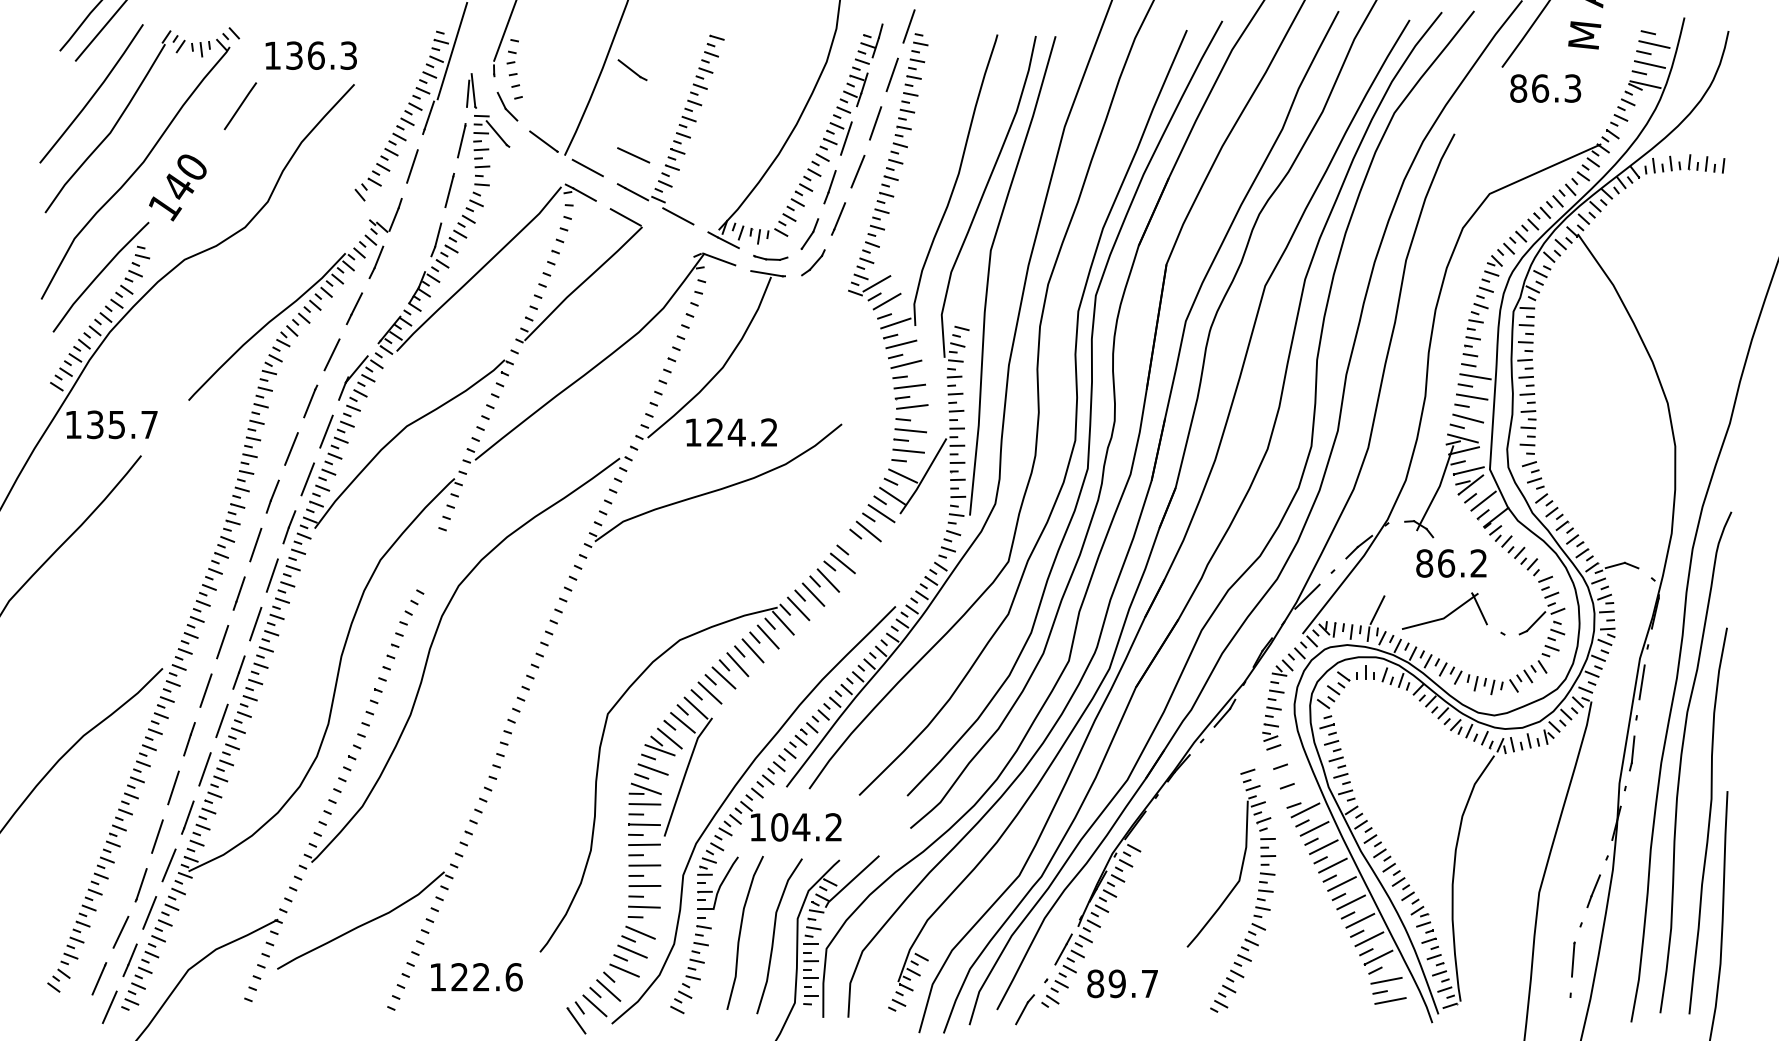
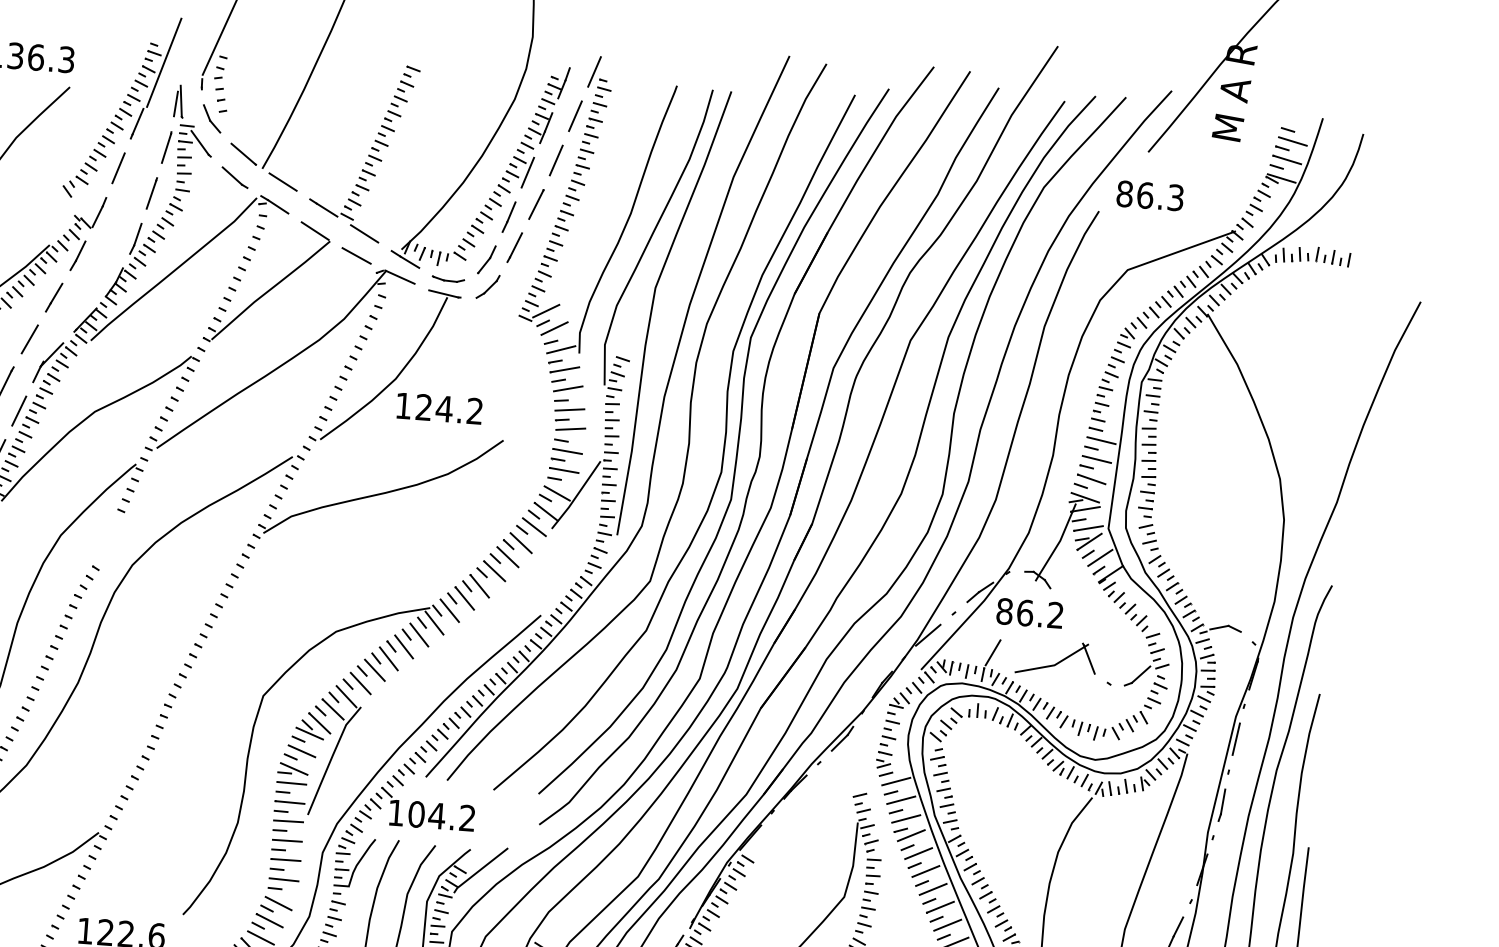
line: (632, 70) -> (234, 177), moved
text: (1545, 88) -> (1150, 195), moved
line: (633, 155) -> (356, 256), moved
text: (731, 432) -> (439, 408), moved
line: (855, 547) -> (507, 557), added
text: (1451, 563) -> (1029, 613), moved
line: (1284, 754) -> (895, 781), added
line: (1291, 773) -> (900, 800), added
line: (1298, 793) -> (905, 819), added

